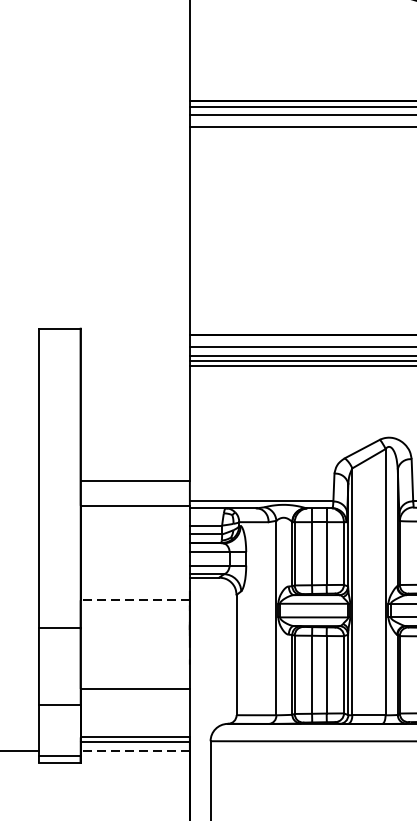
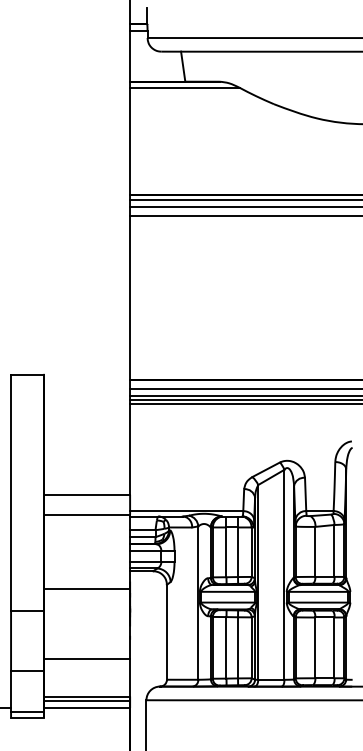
line: (134, 600) -> (86, 589), dashed -> solid
line: (134, 750) -> (86, 707), dashed -> solid

